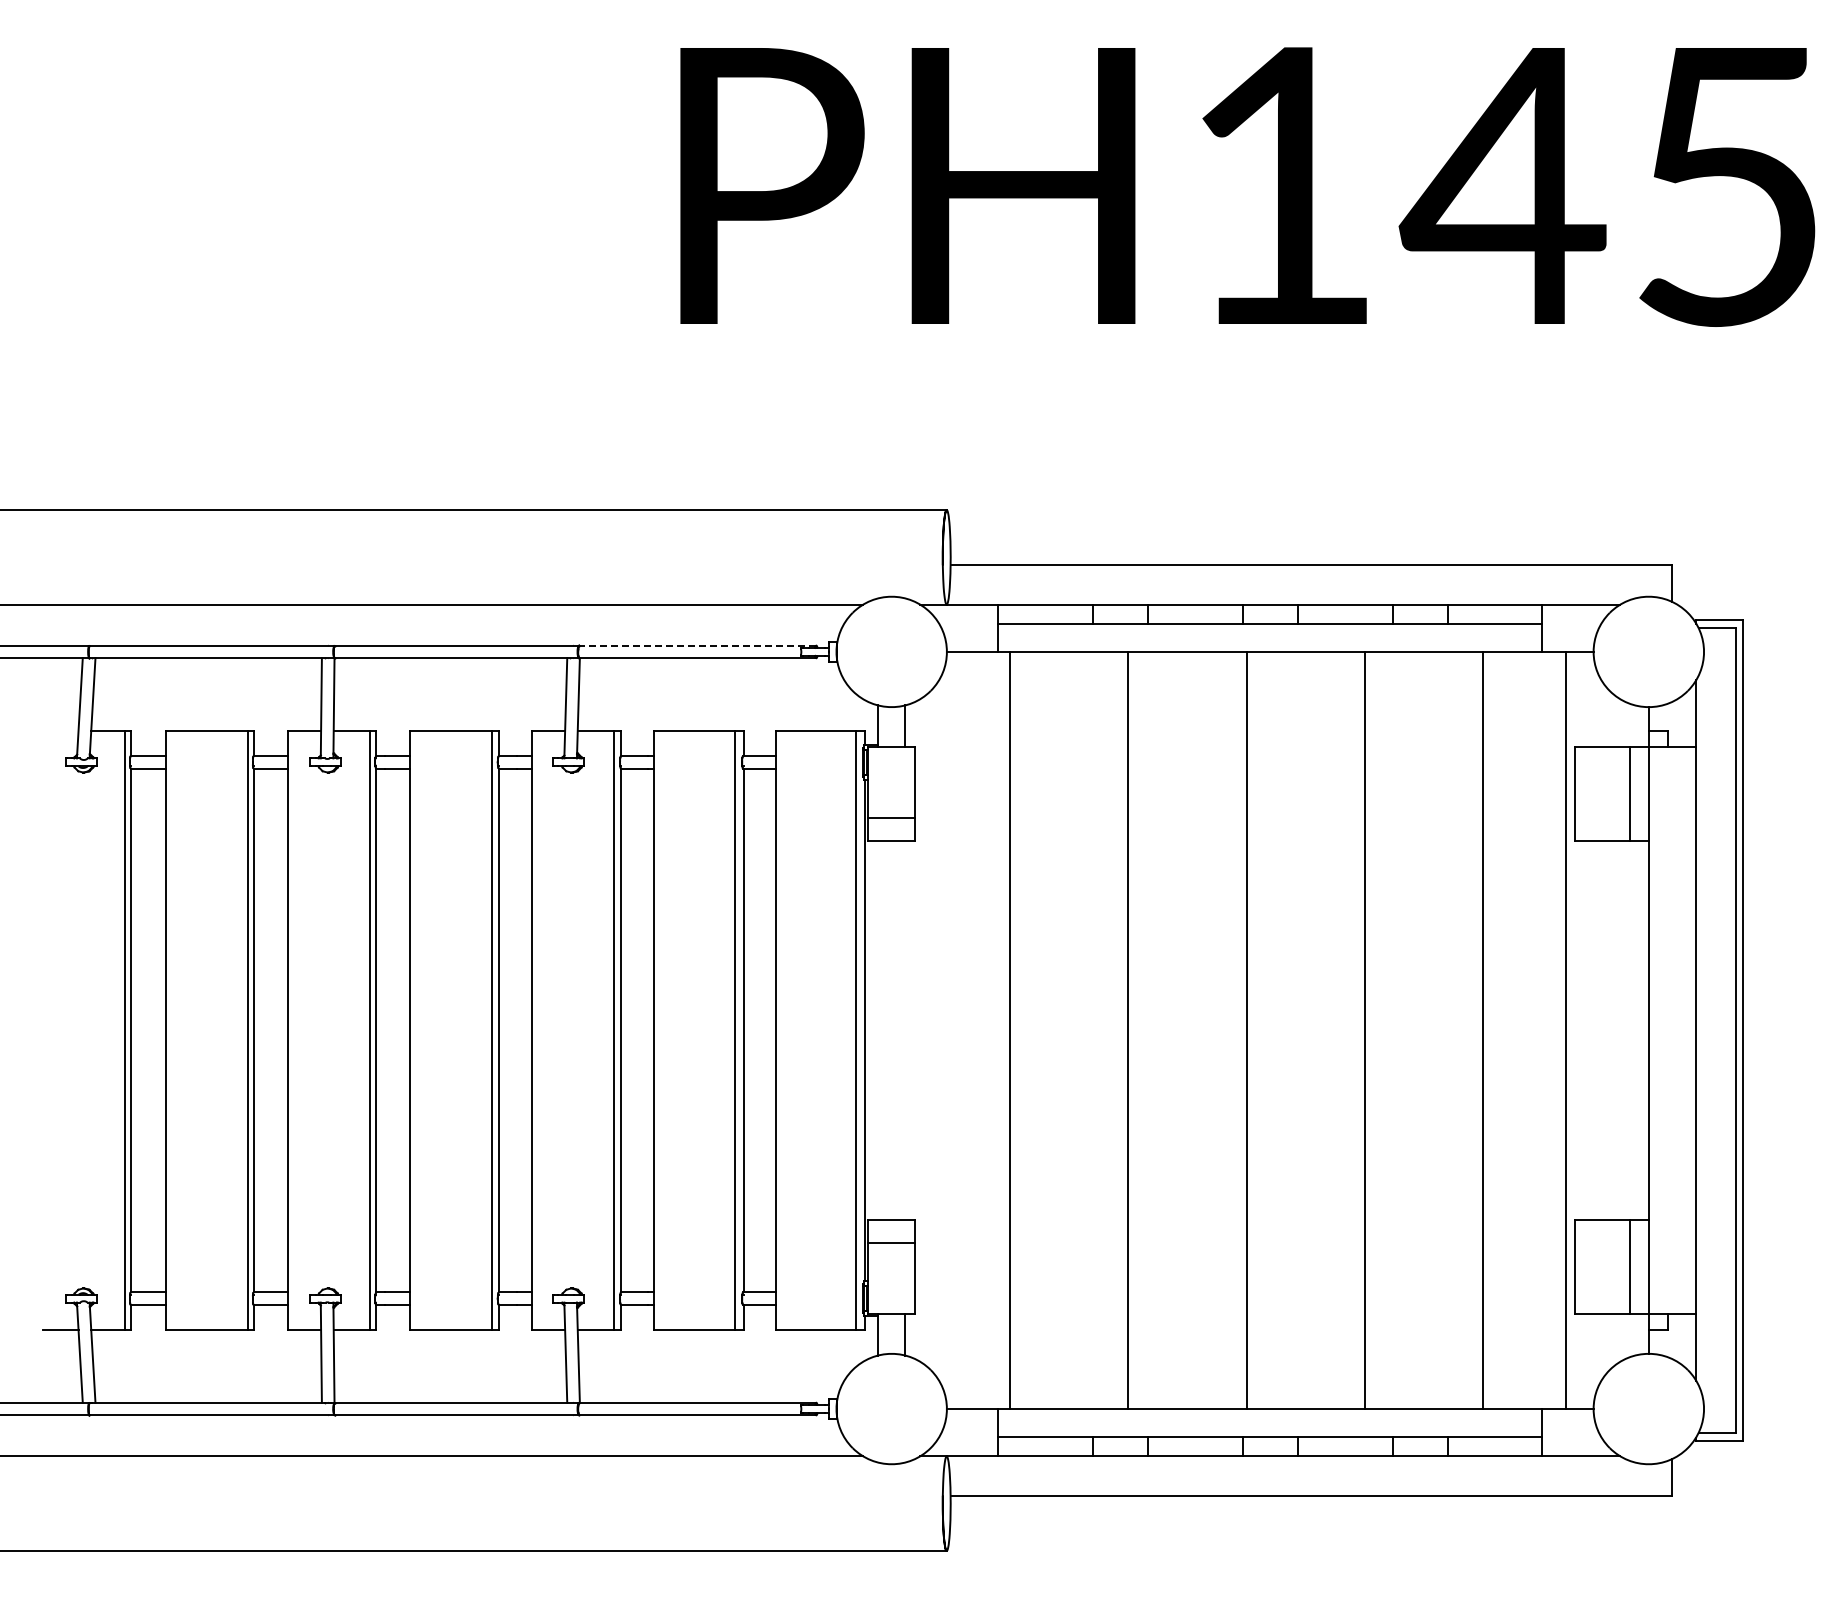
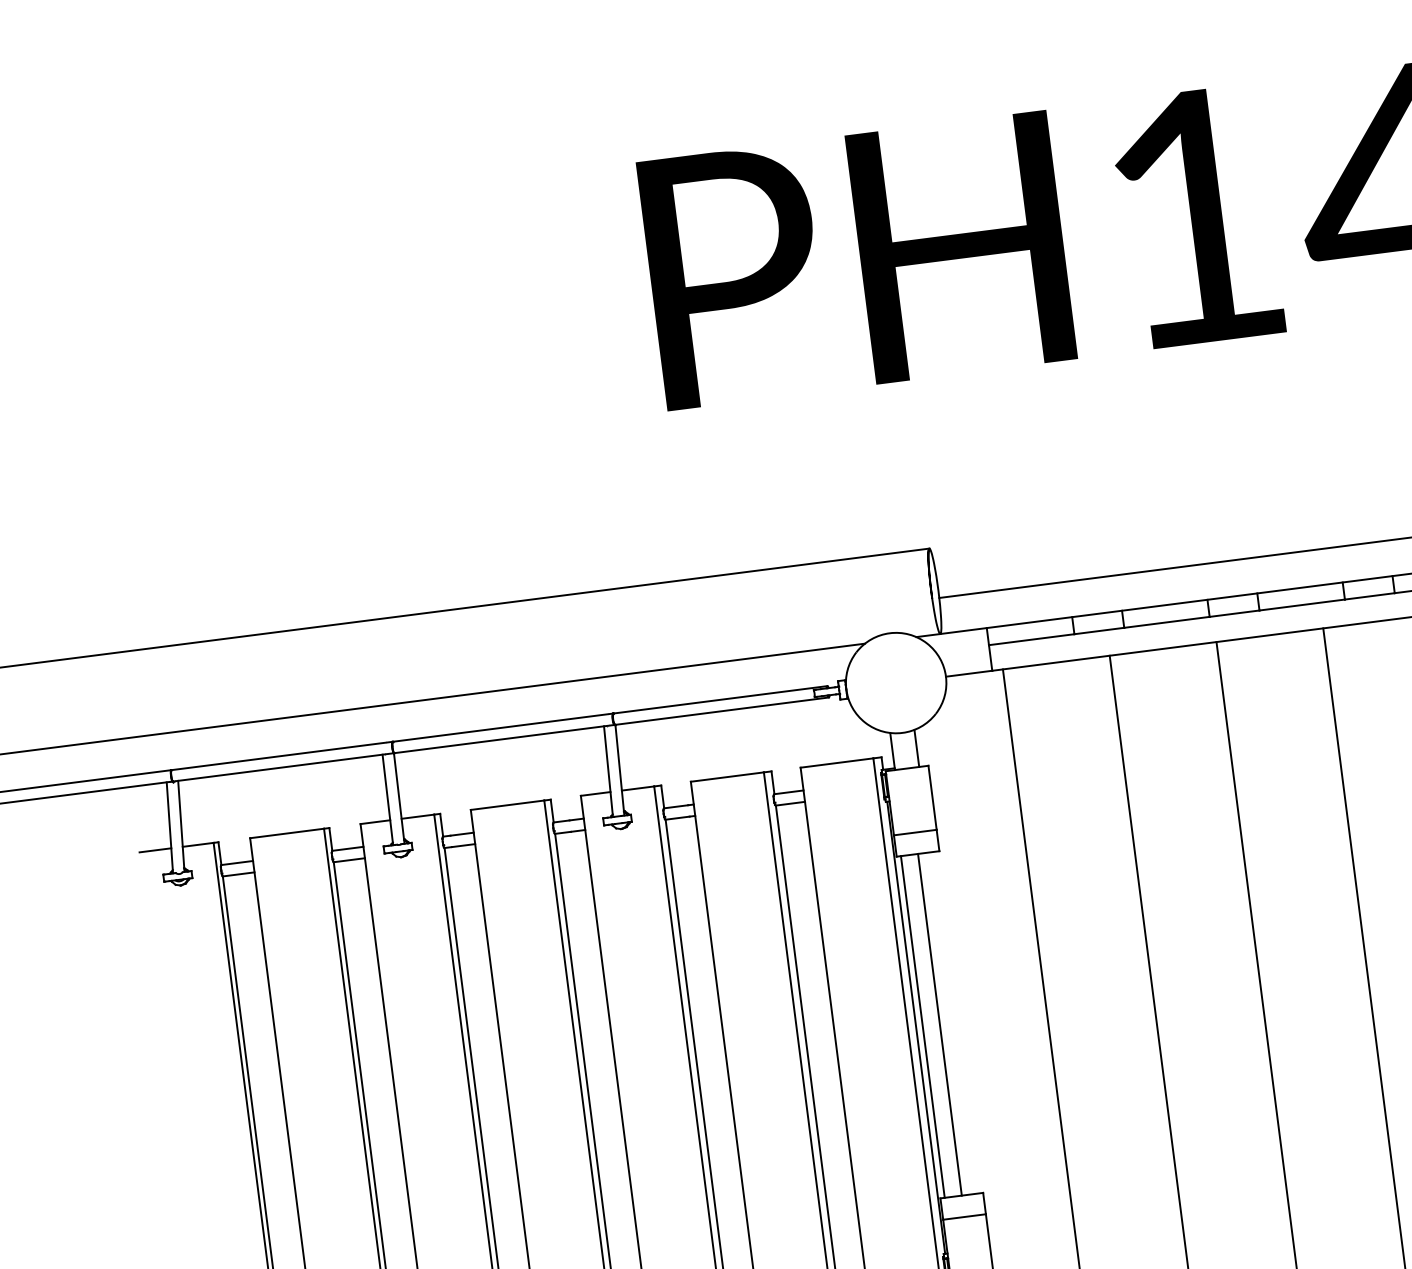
line: (697, 645) -> (720, 699), dashed -> solid
line: (60, 730) -> (154, 850), added
line: (872, 1030) -> (922, 1027), added
line: (891, 1030) -> (939, 1024), added

